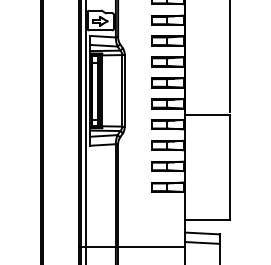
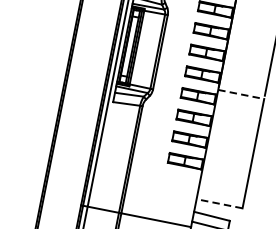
line: (207, 115) -> (241, 94), solid -> dashed
line: (206, 220) -> (218, 203), solid -> dashed

